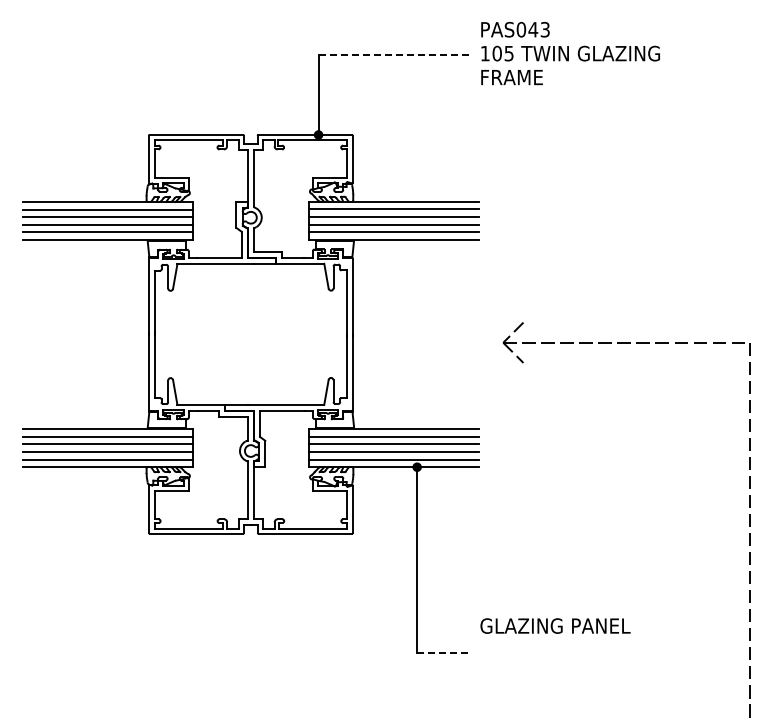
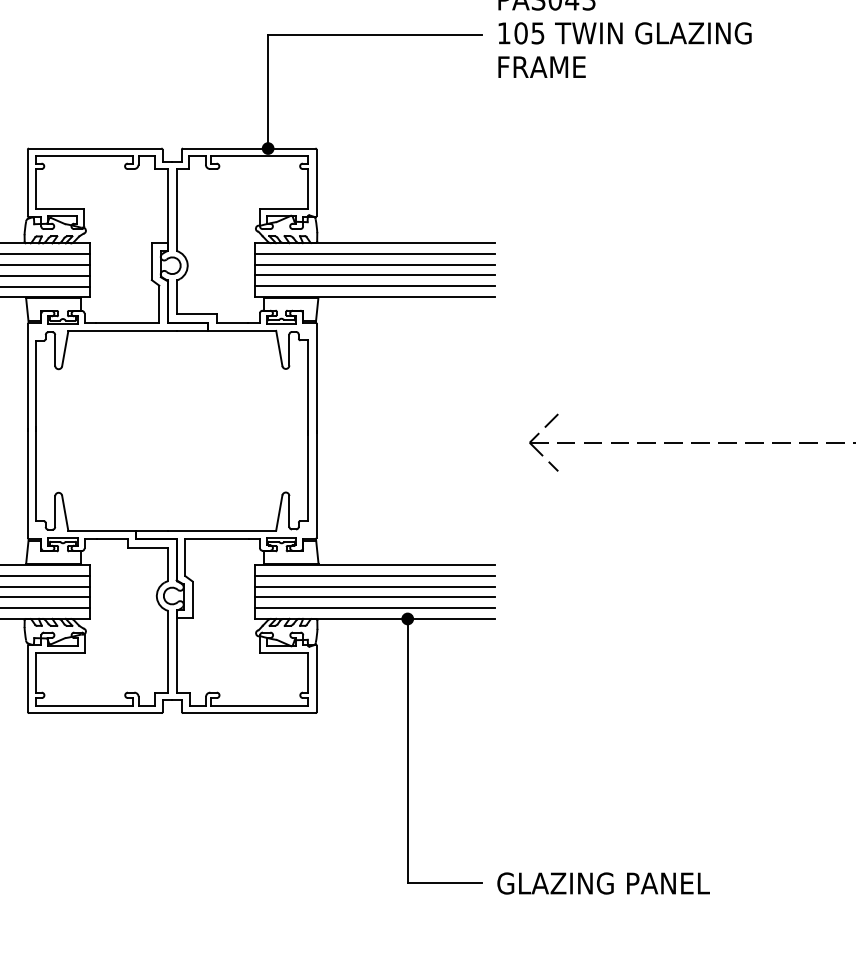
line: (394, 54) -> (375, 34), dashed -> solid
text: (555, 625) -> (603, 882), moved
line: (444, 653) -> (446, 882), dashed -> solid

